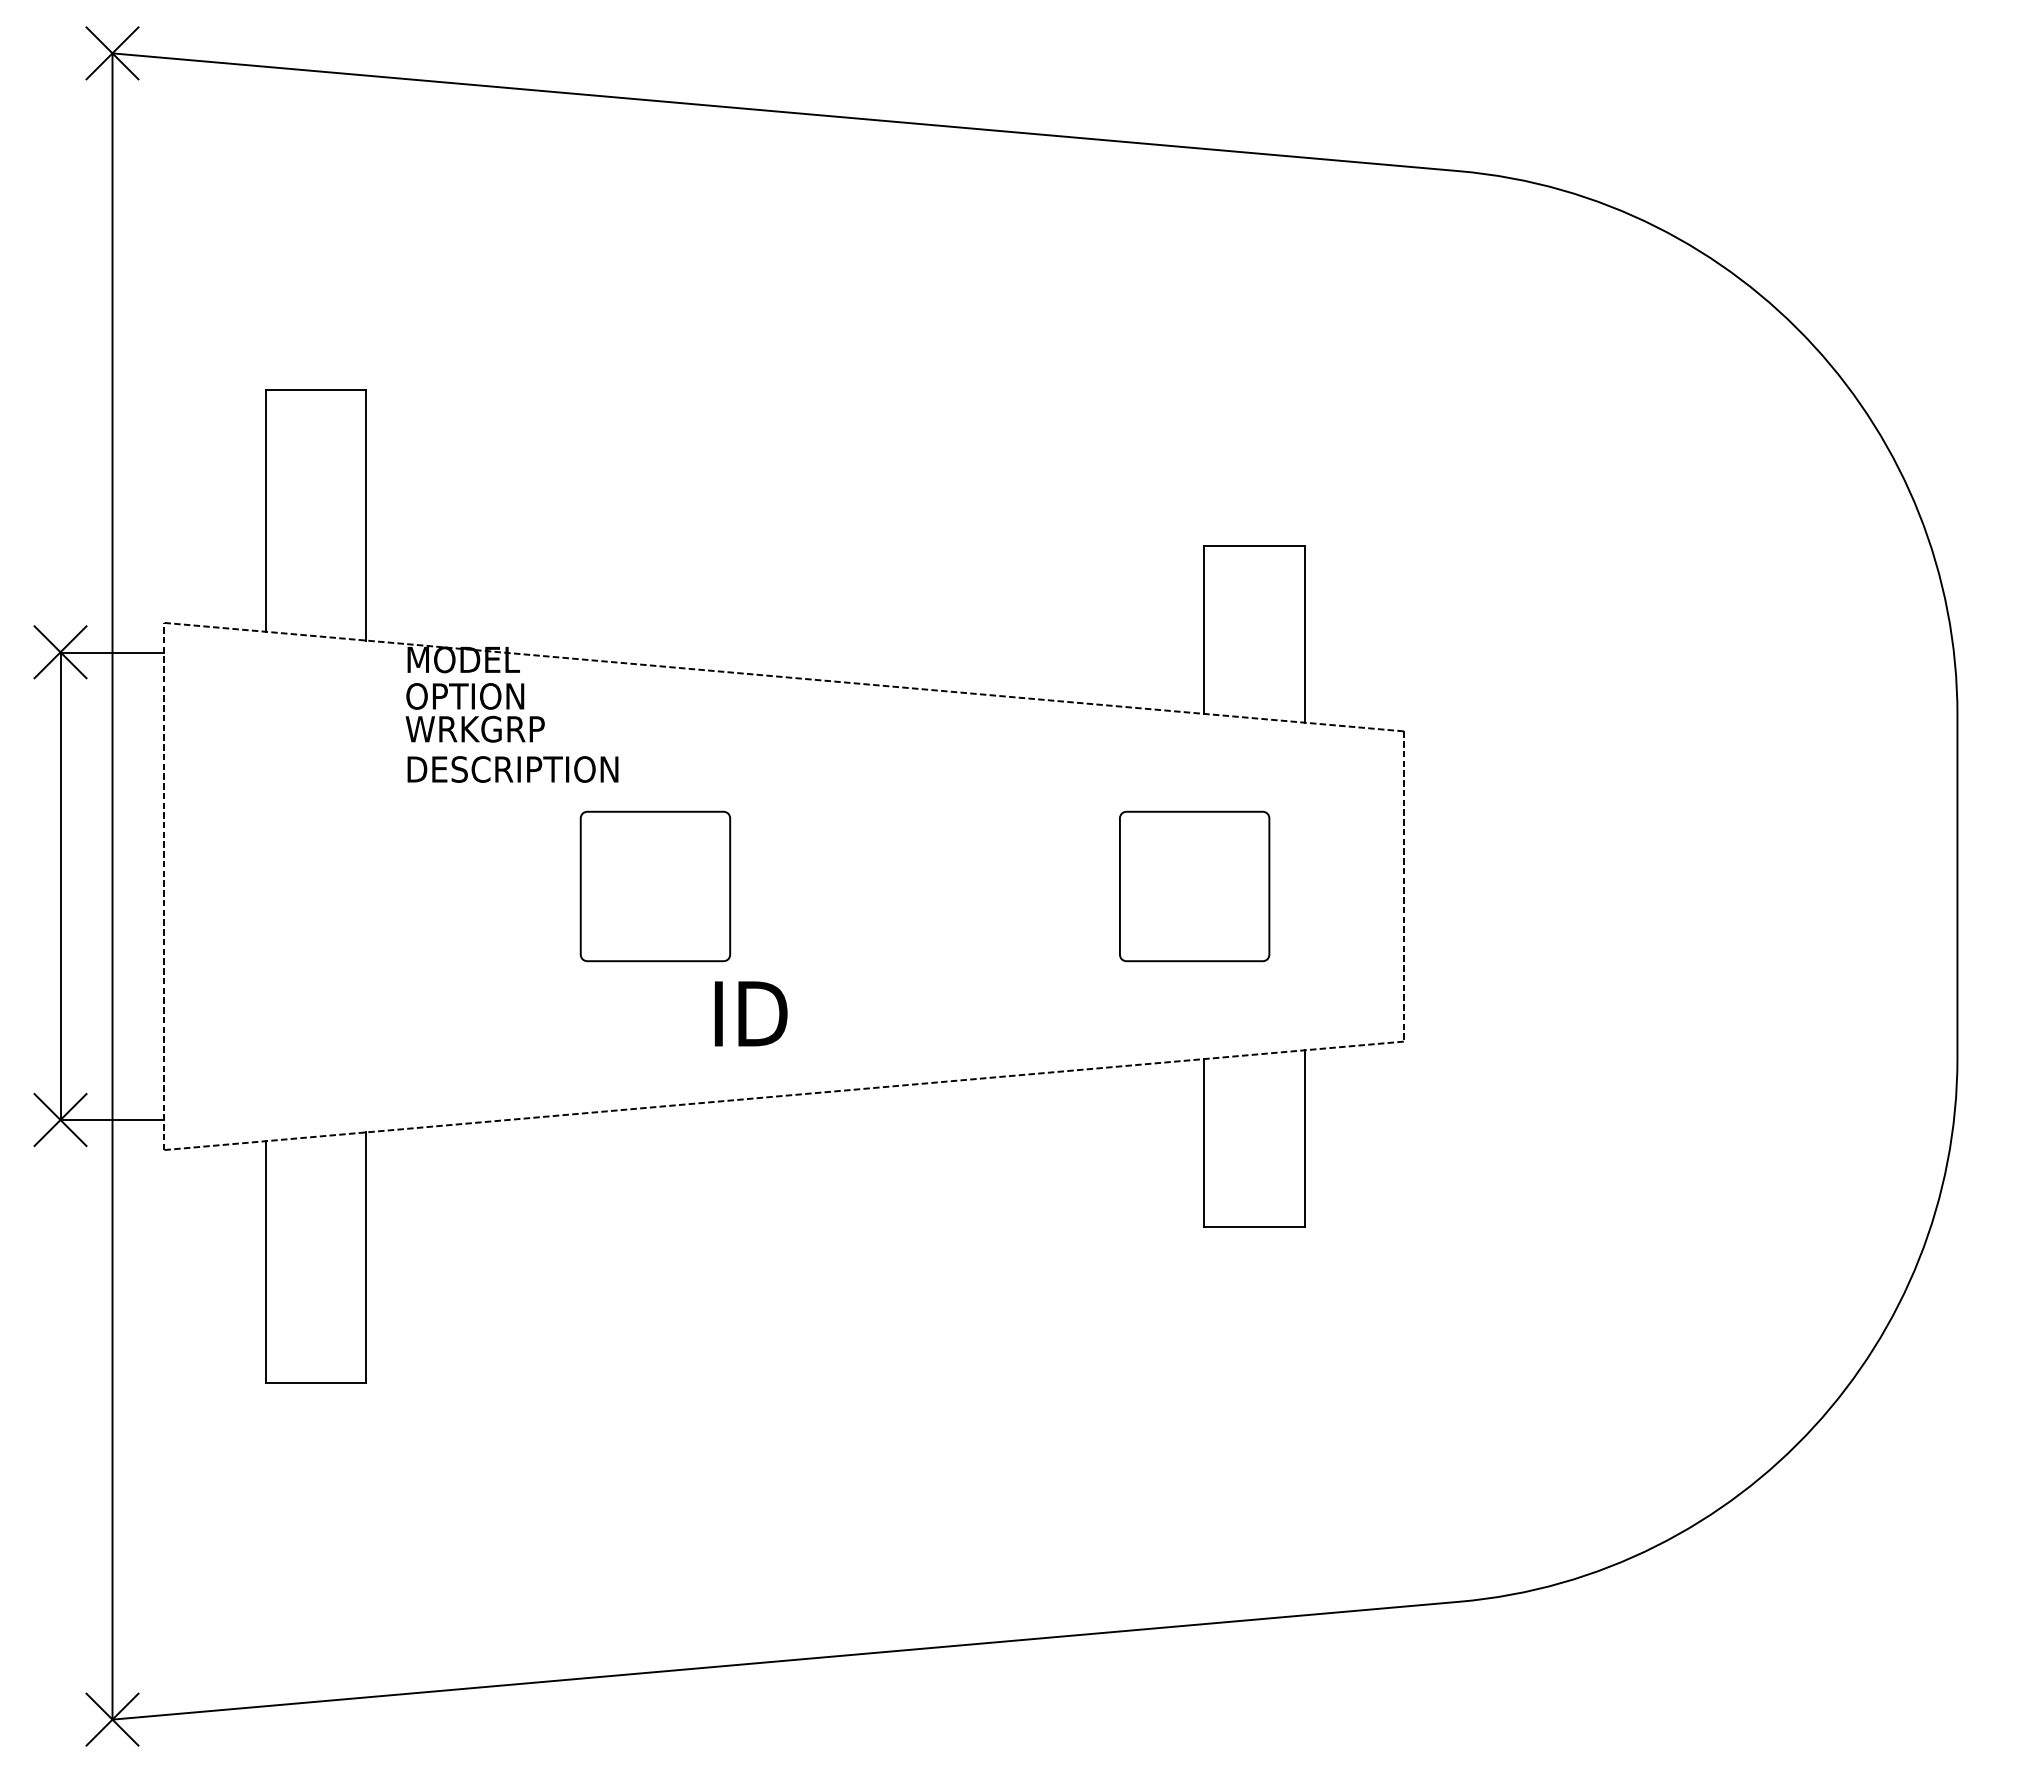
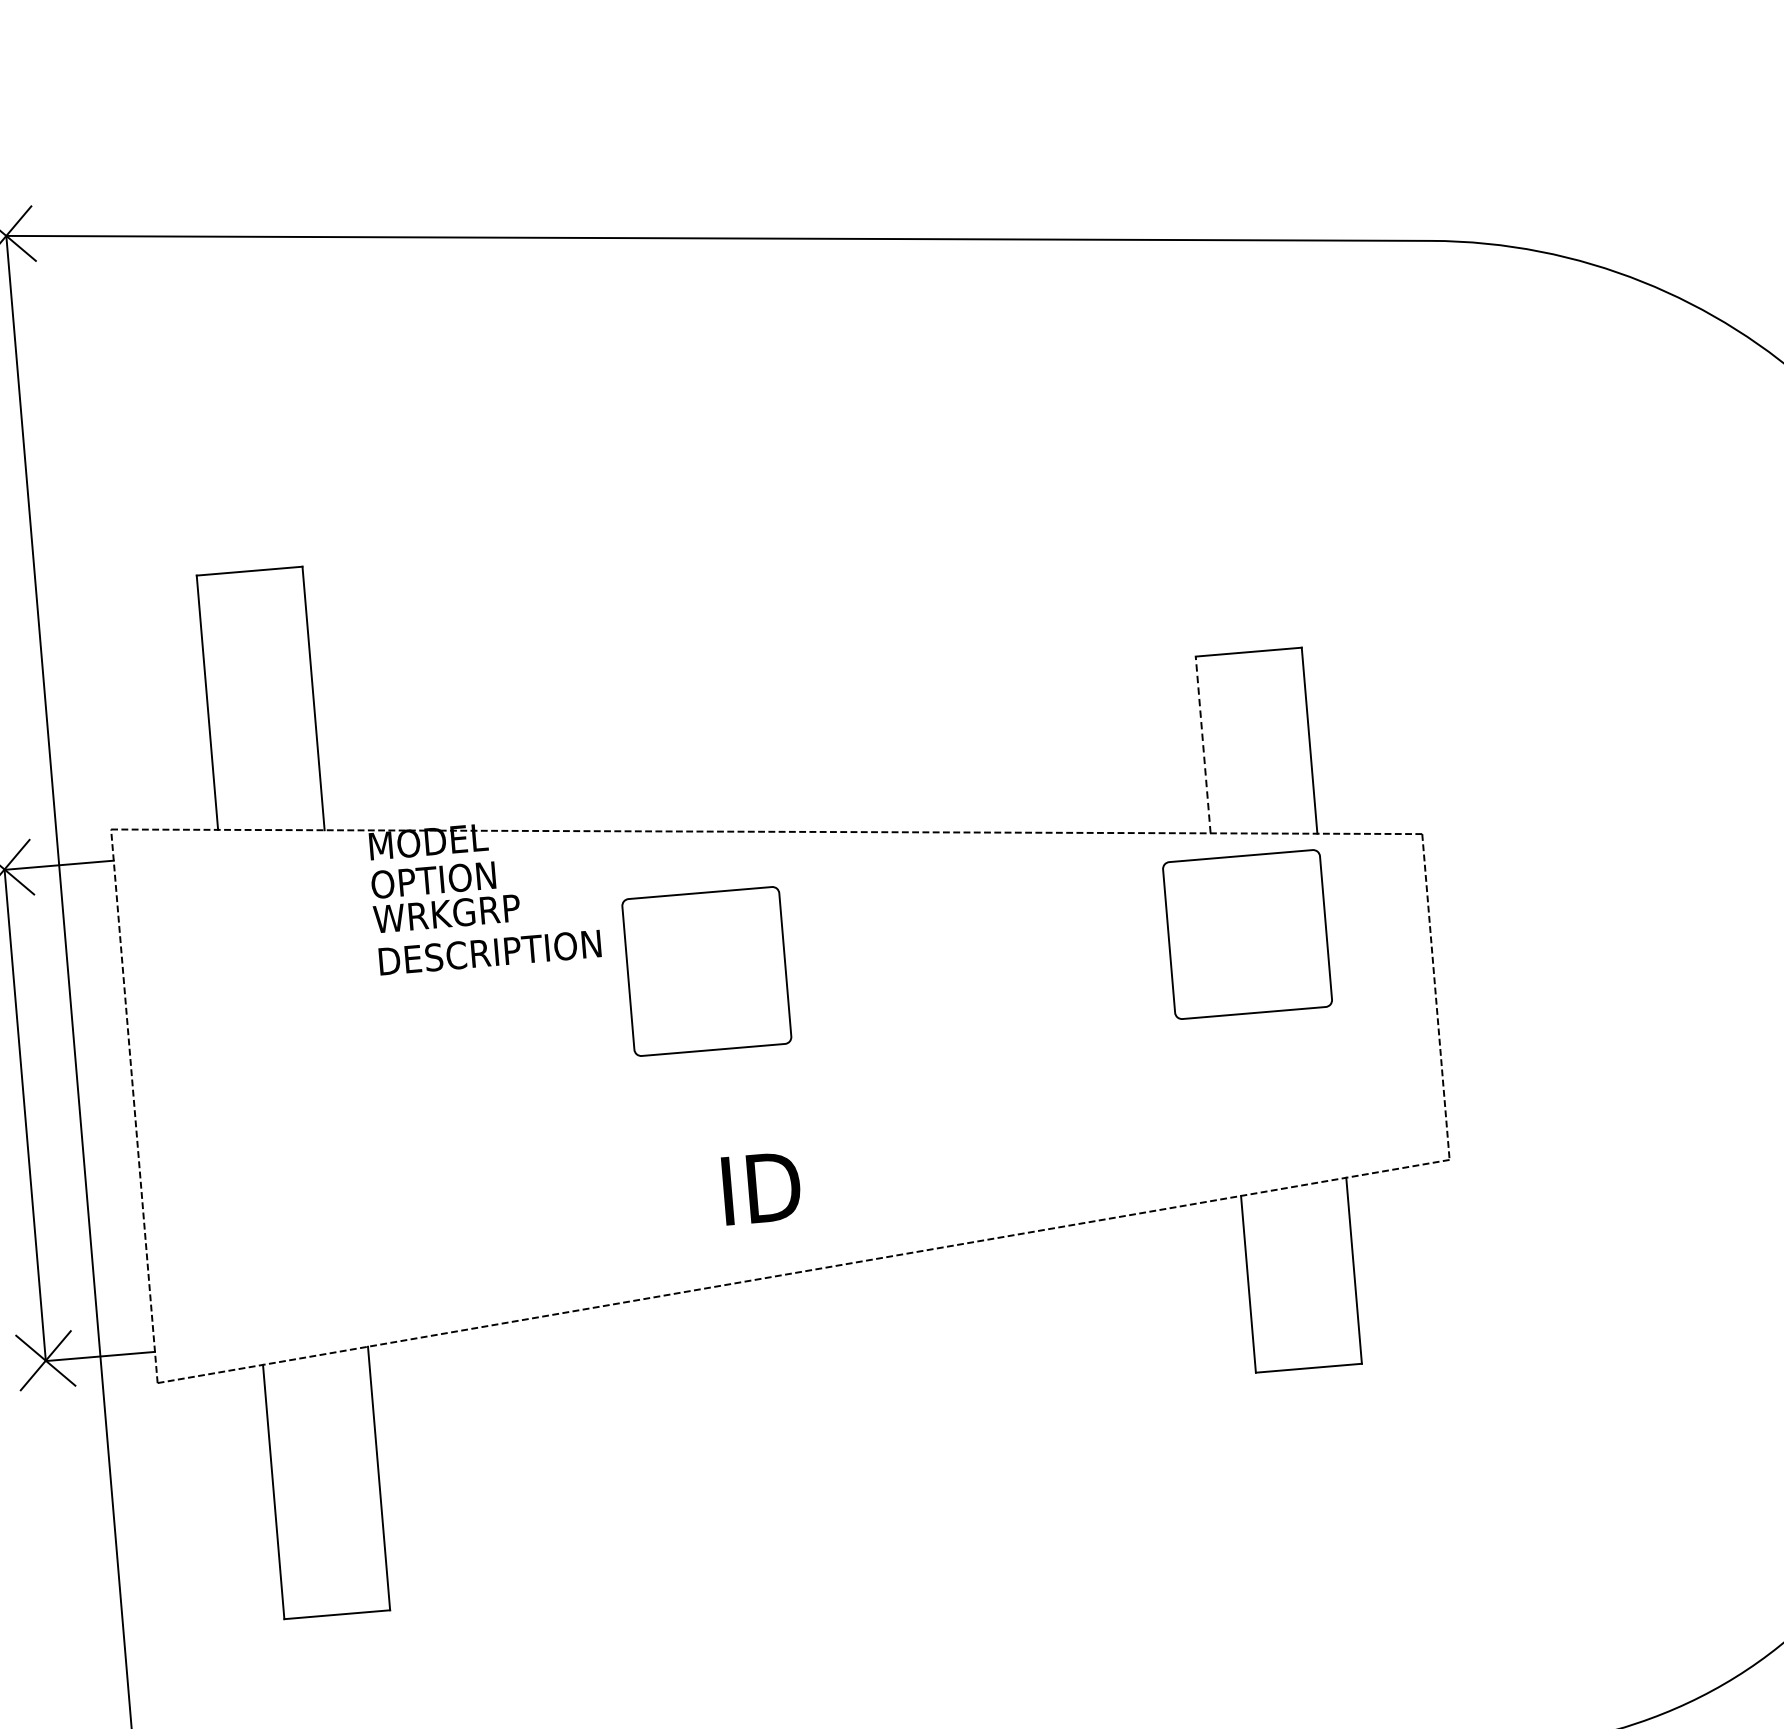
line: (1203, 629) -> (1202, 744), solid -> dashed
part: (655, 886) -> (706, 971), moved
part: (1194, 886) -> (1247, 934), moved

